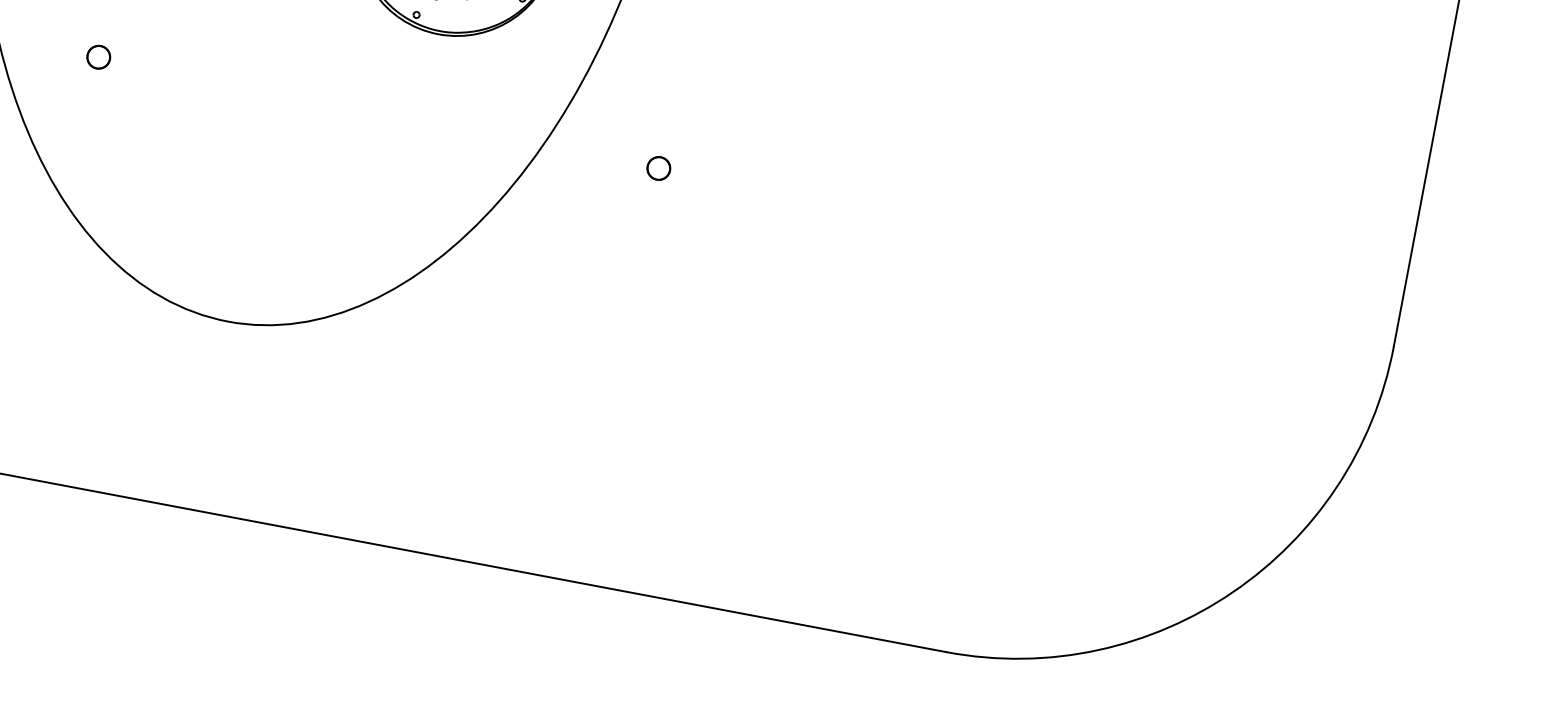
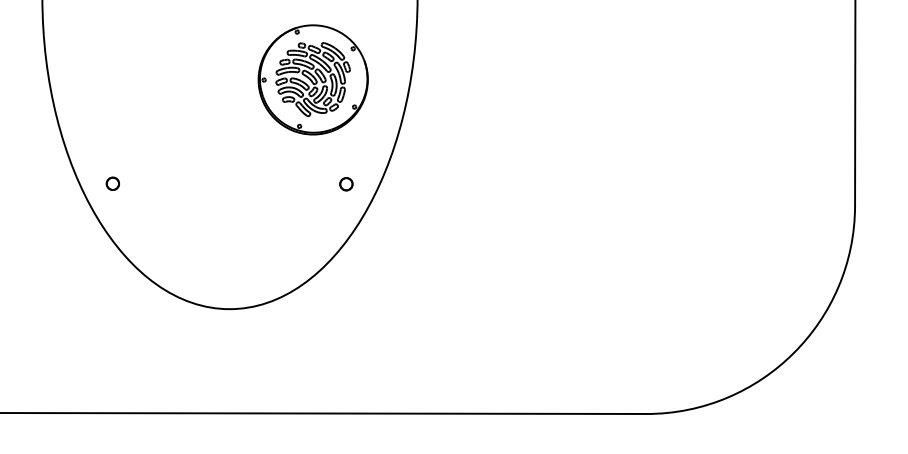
circle: (98, 56) -> (112, 183), moved
circle: (658, 168) -> (346, 184), moved

